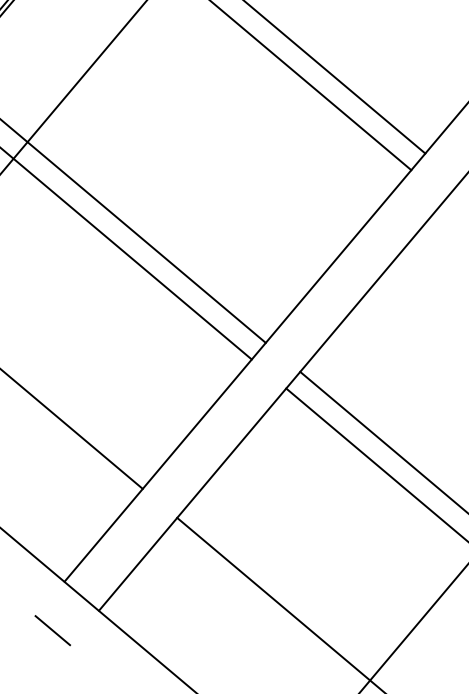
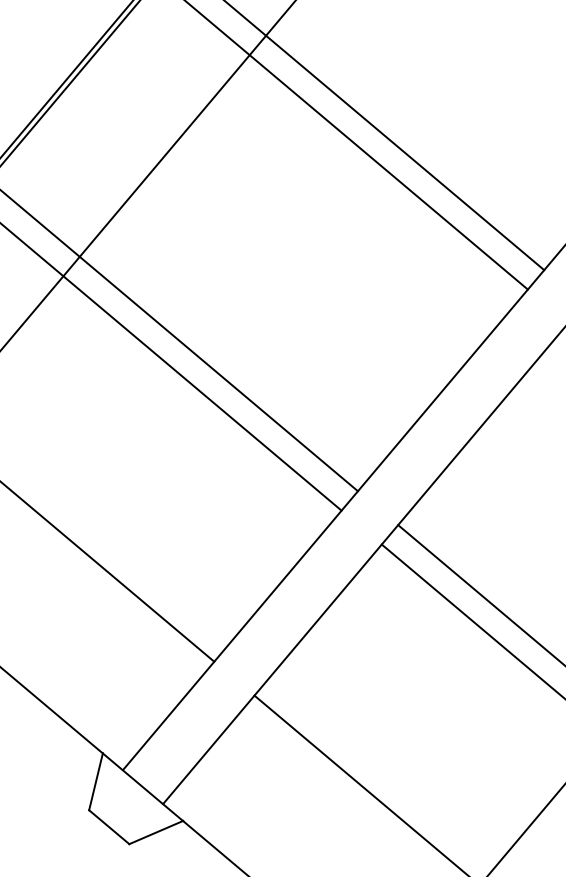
line: (41, 591) -> (95, 781), added
line: (93, 635) -> (156, 832), added

